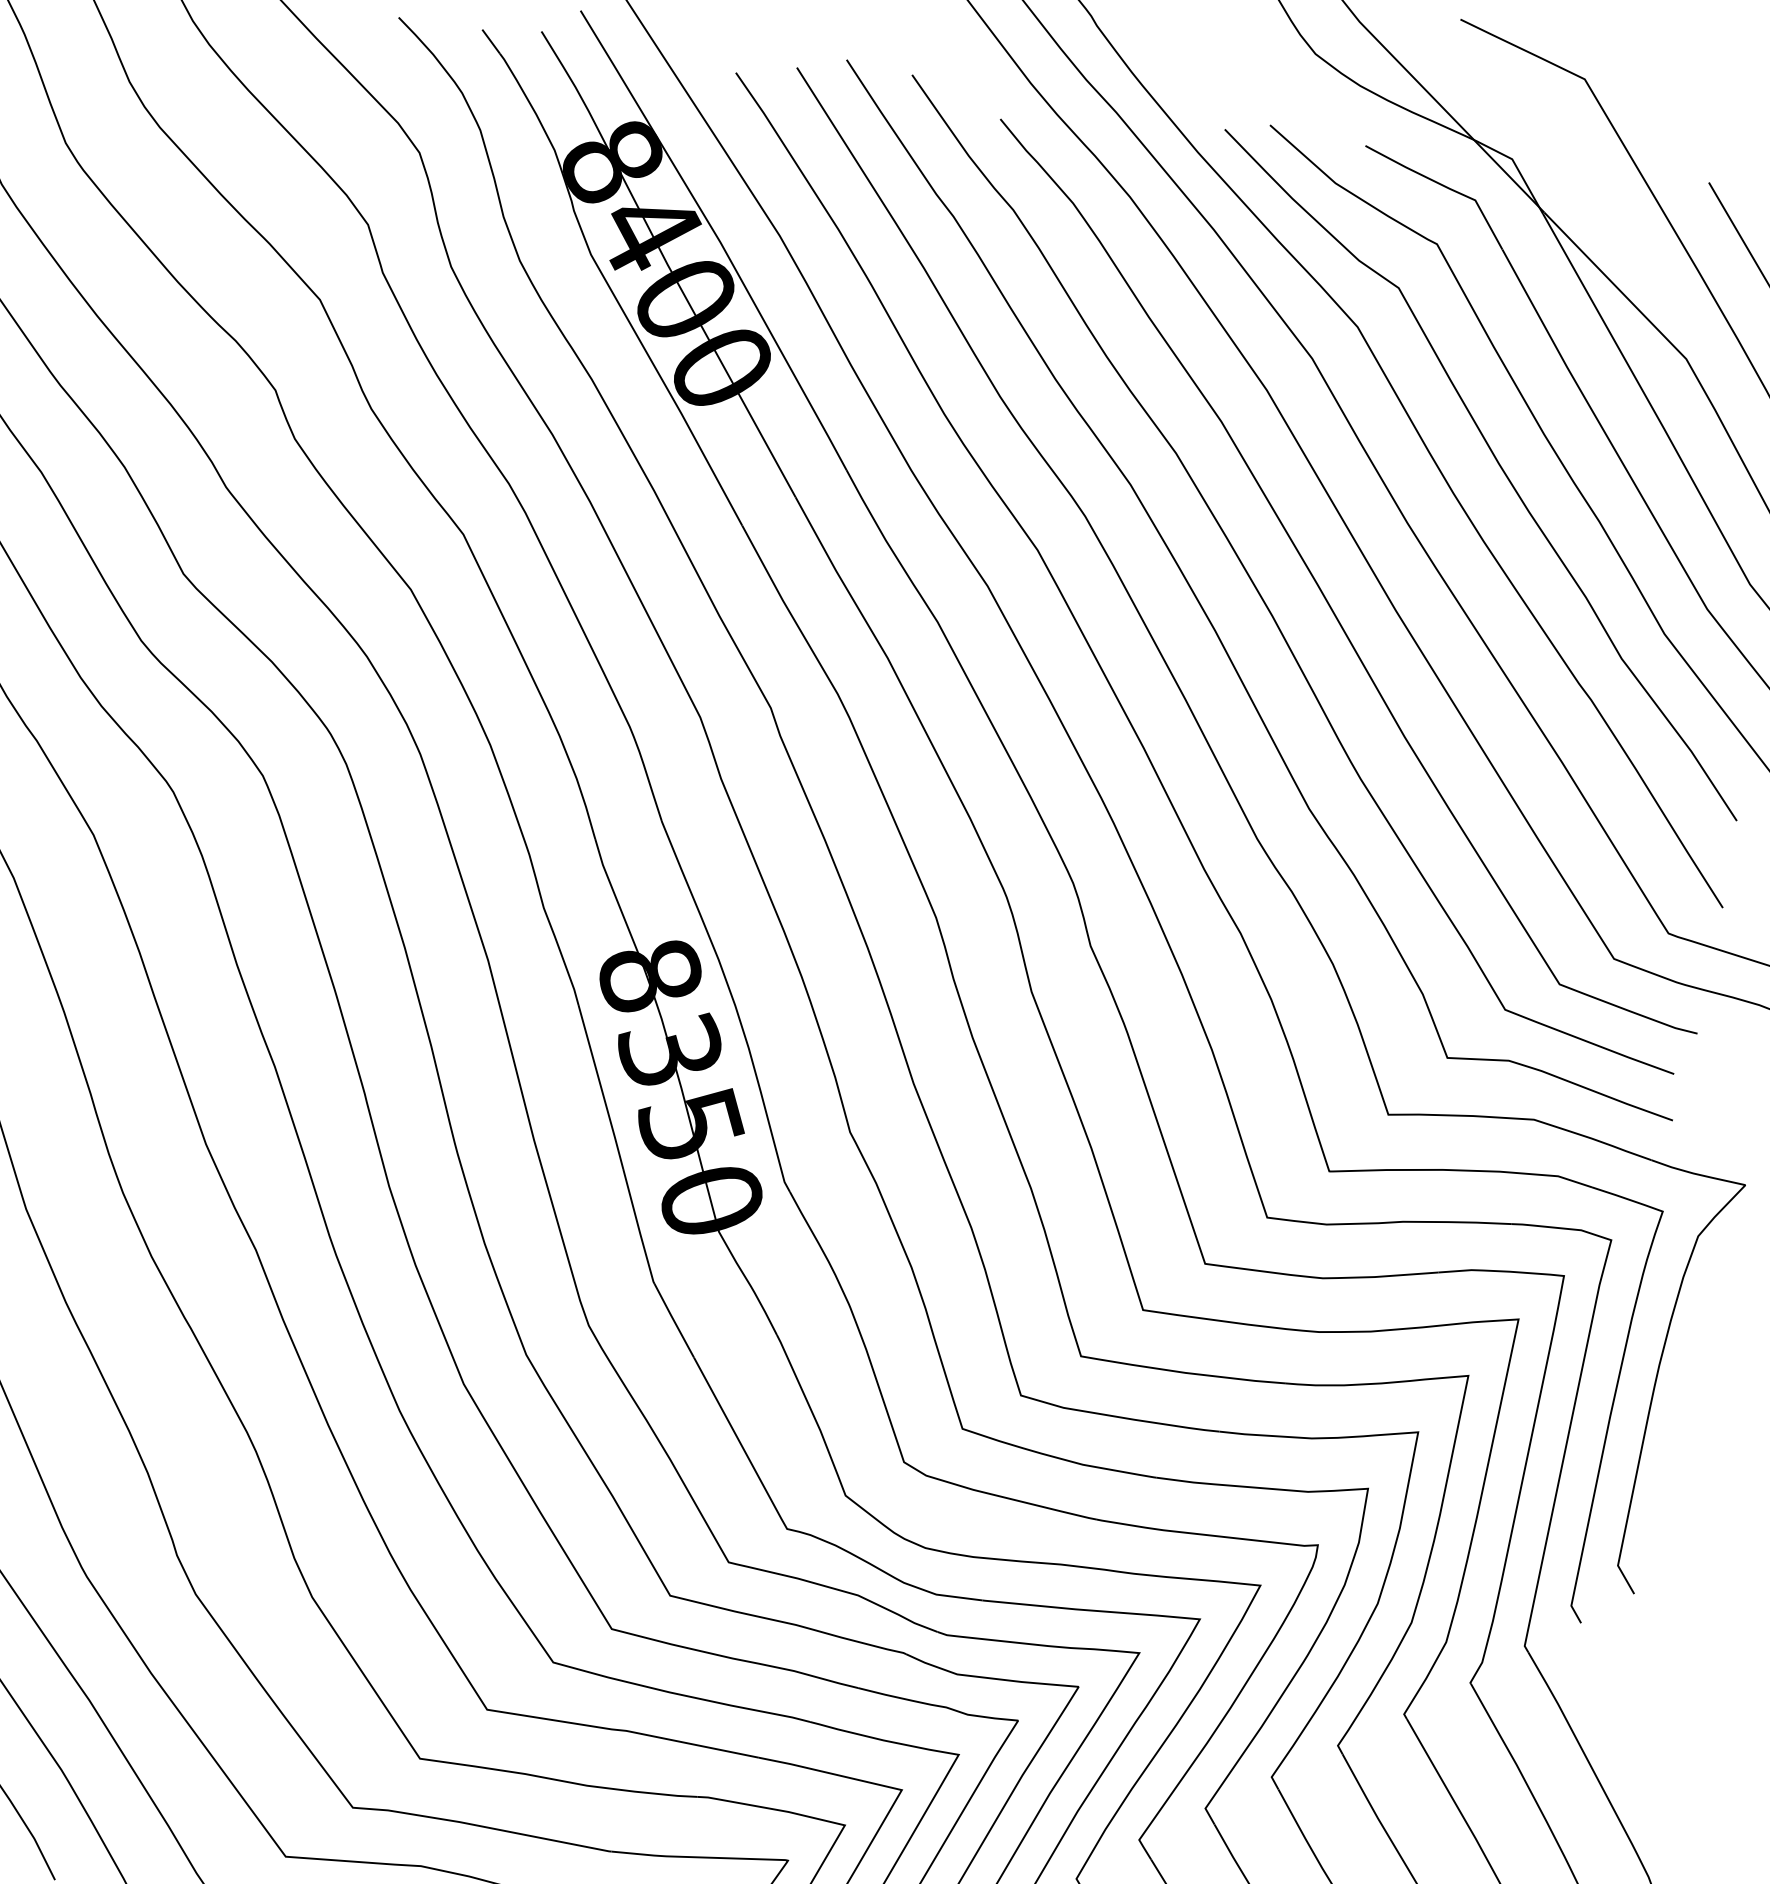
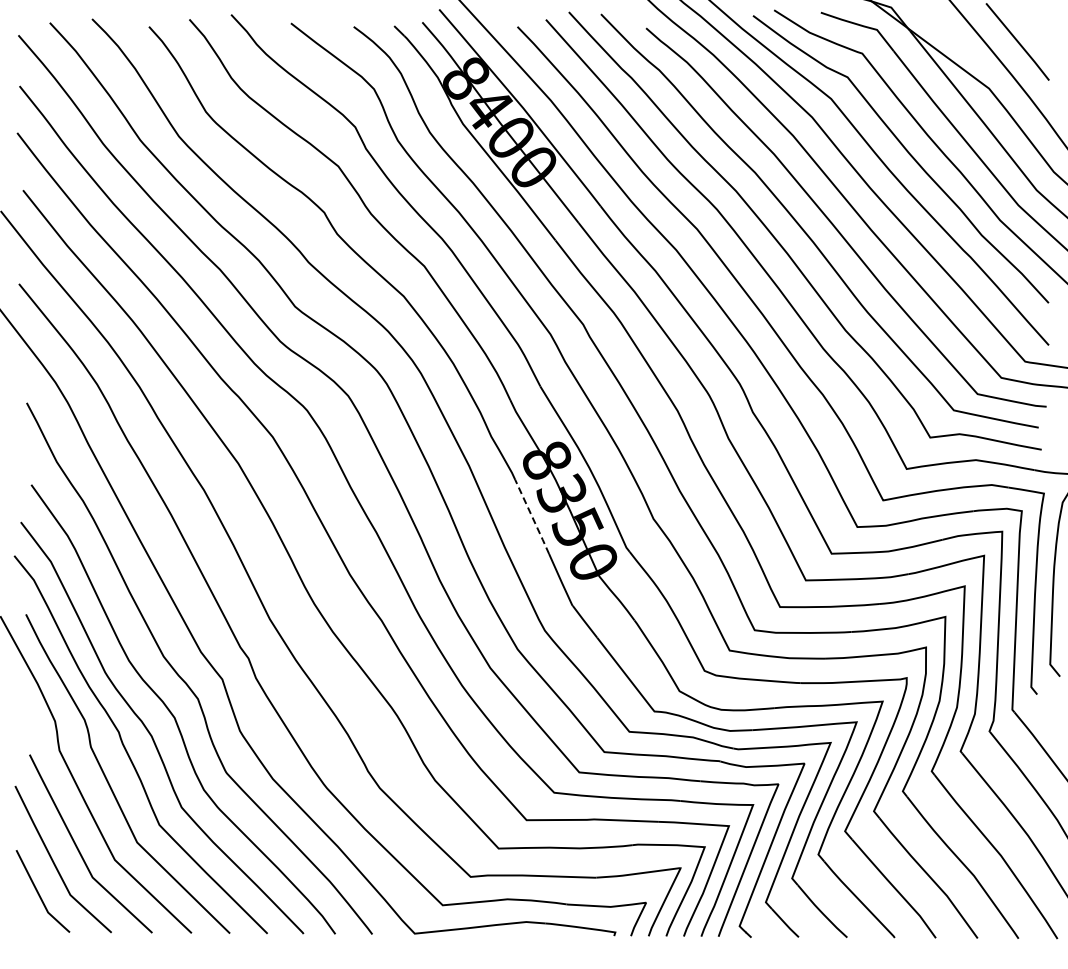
line: (601, 1088) -> (532, 517), solid -> dashed

